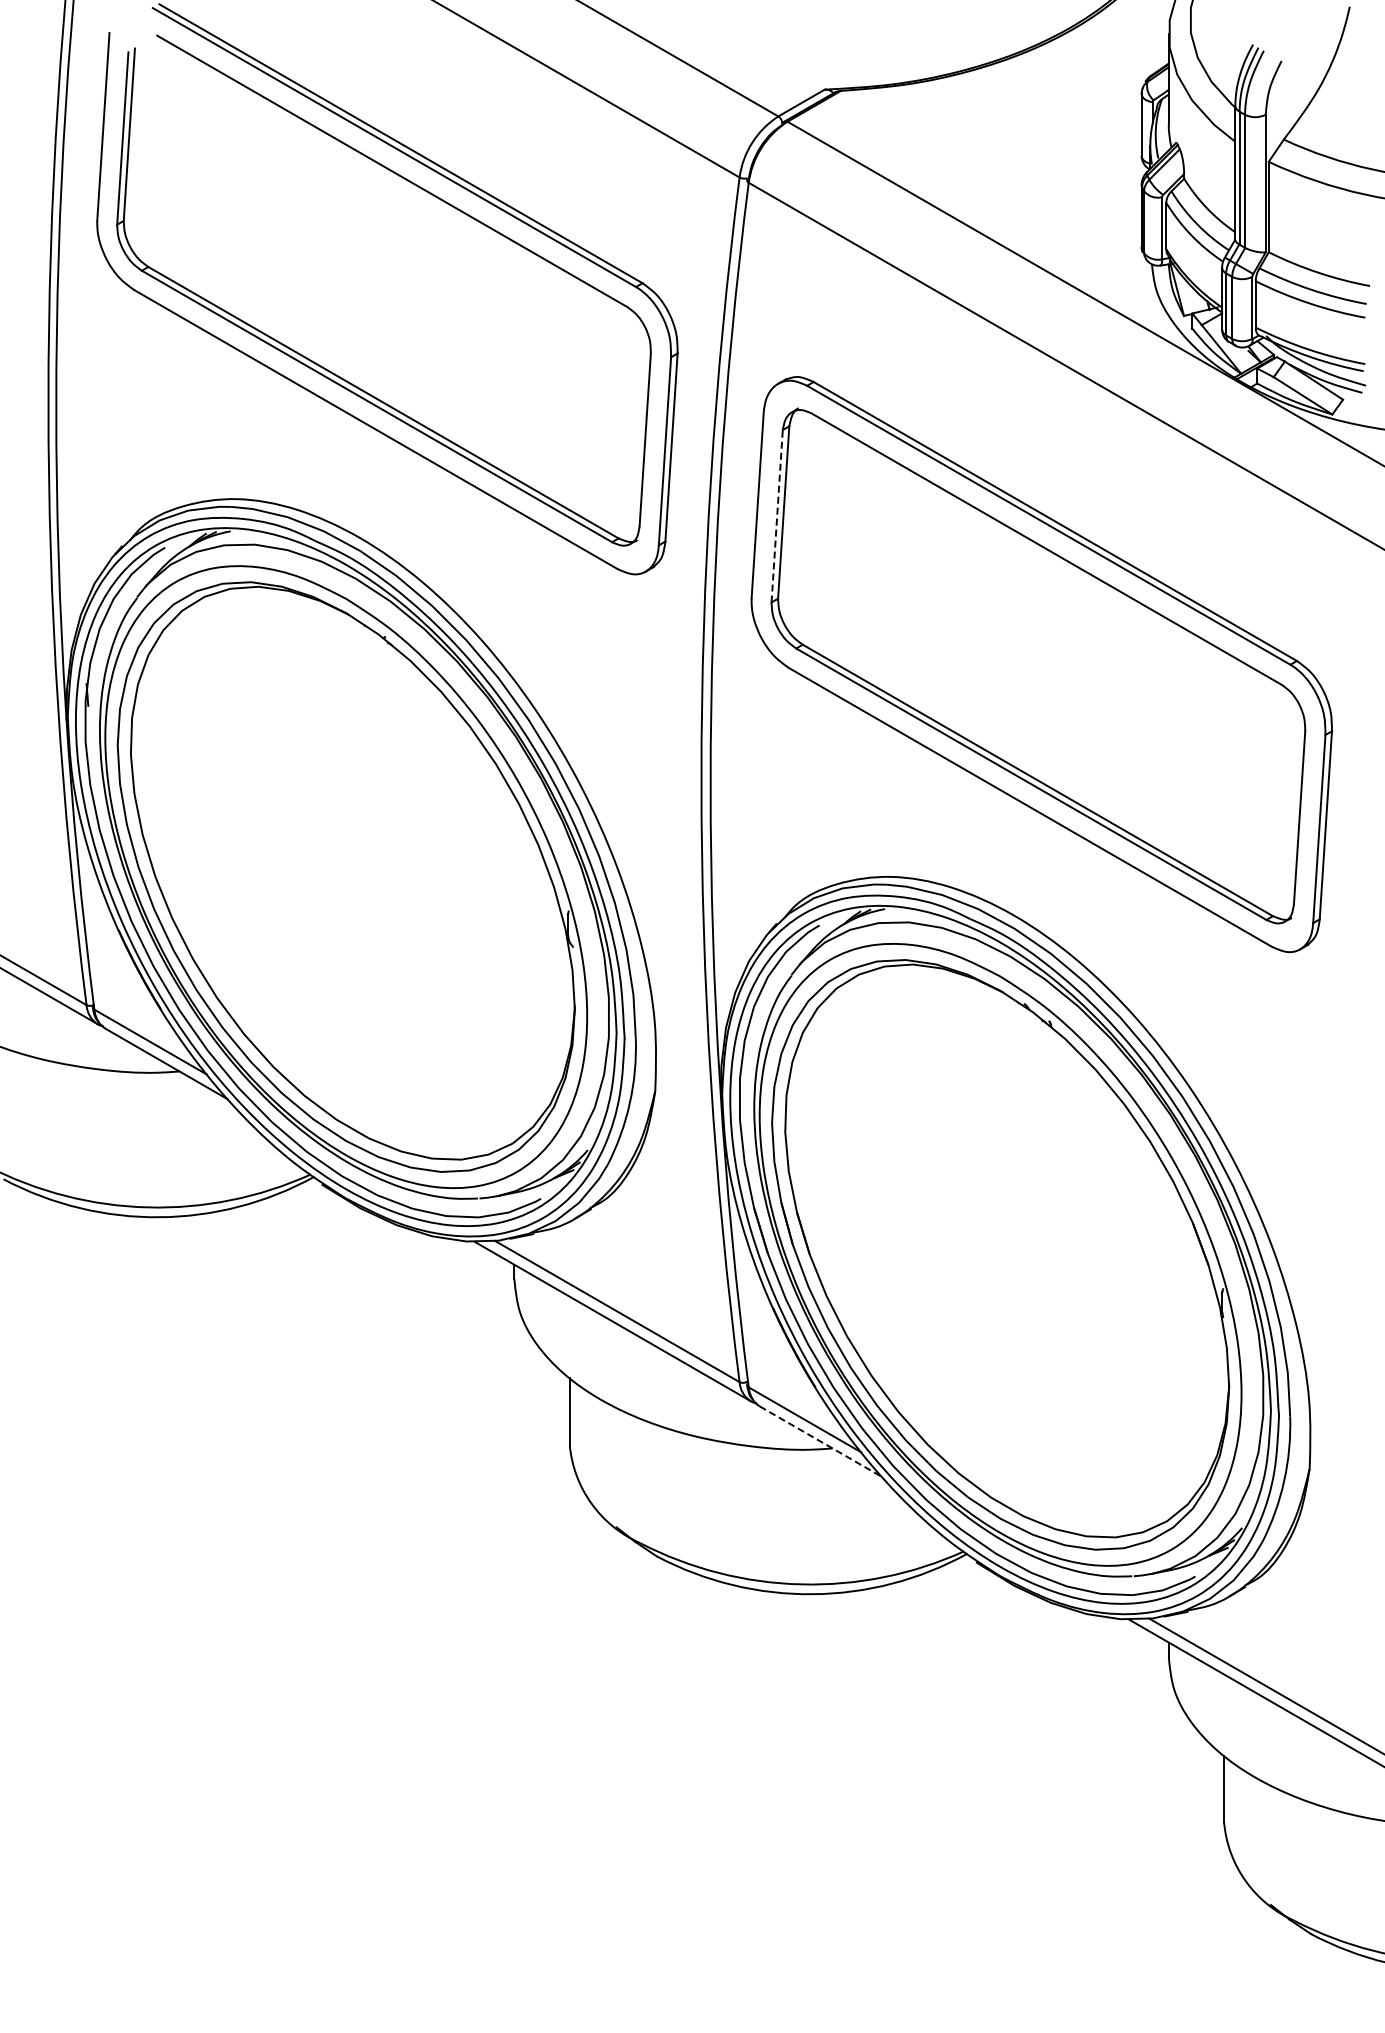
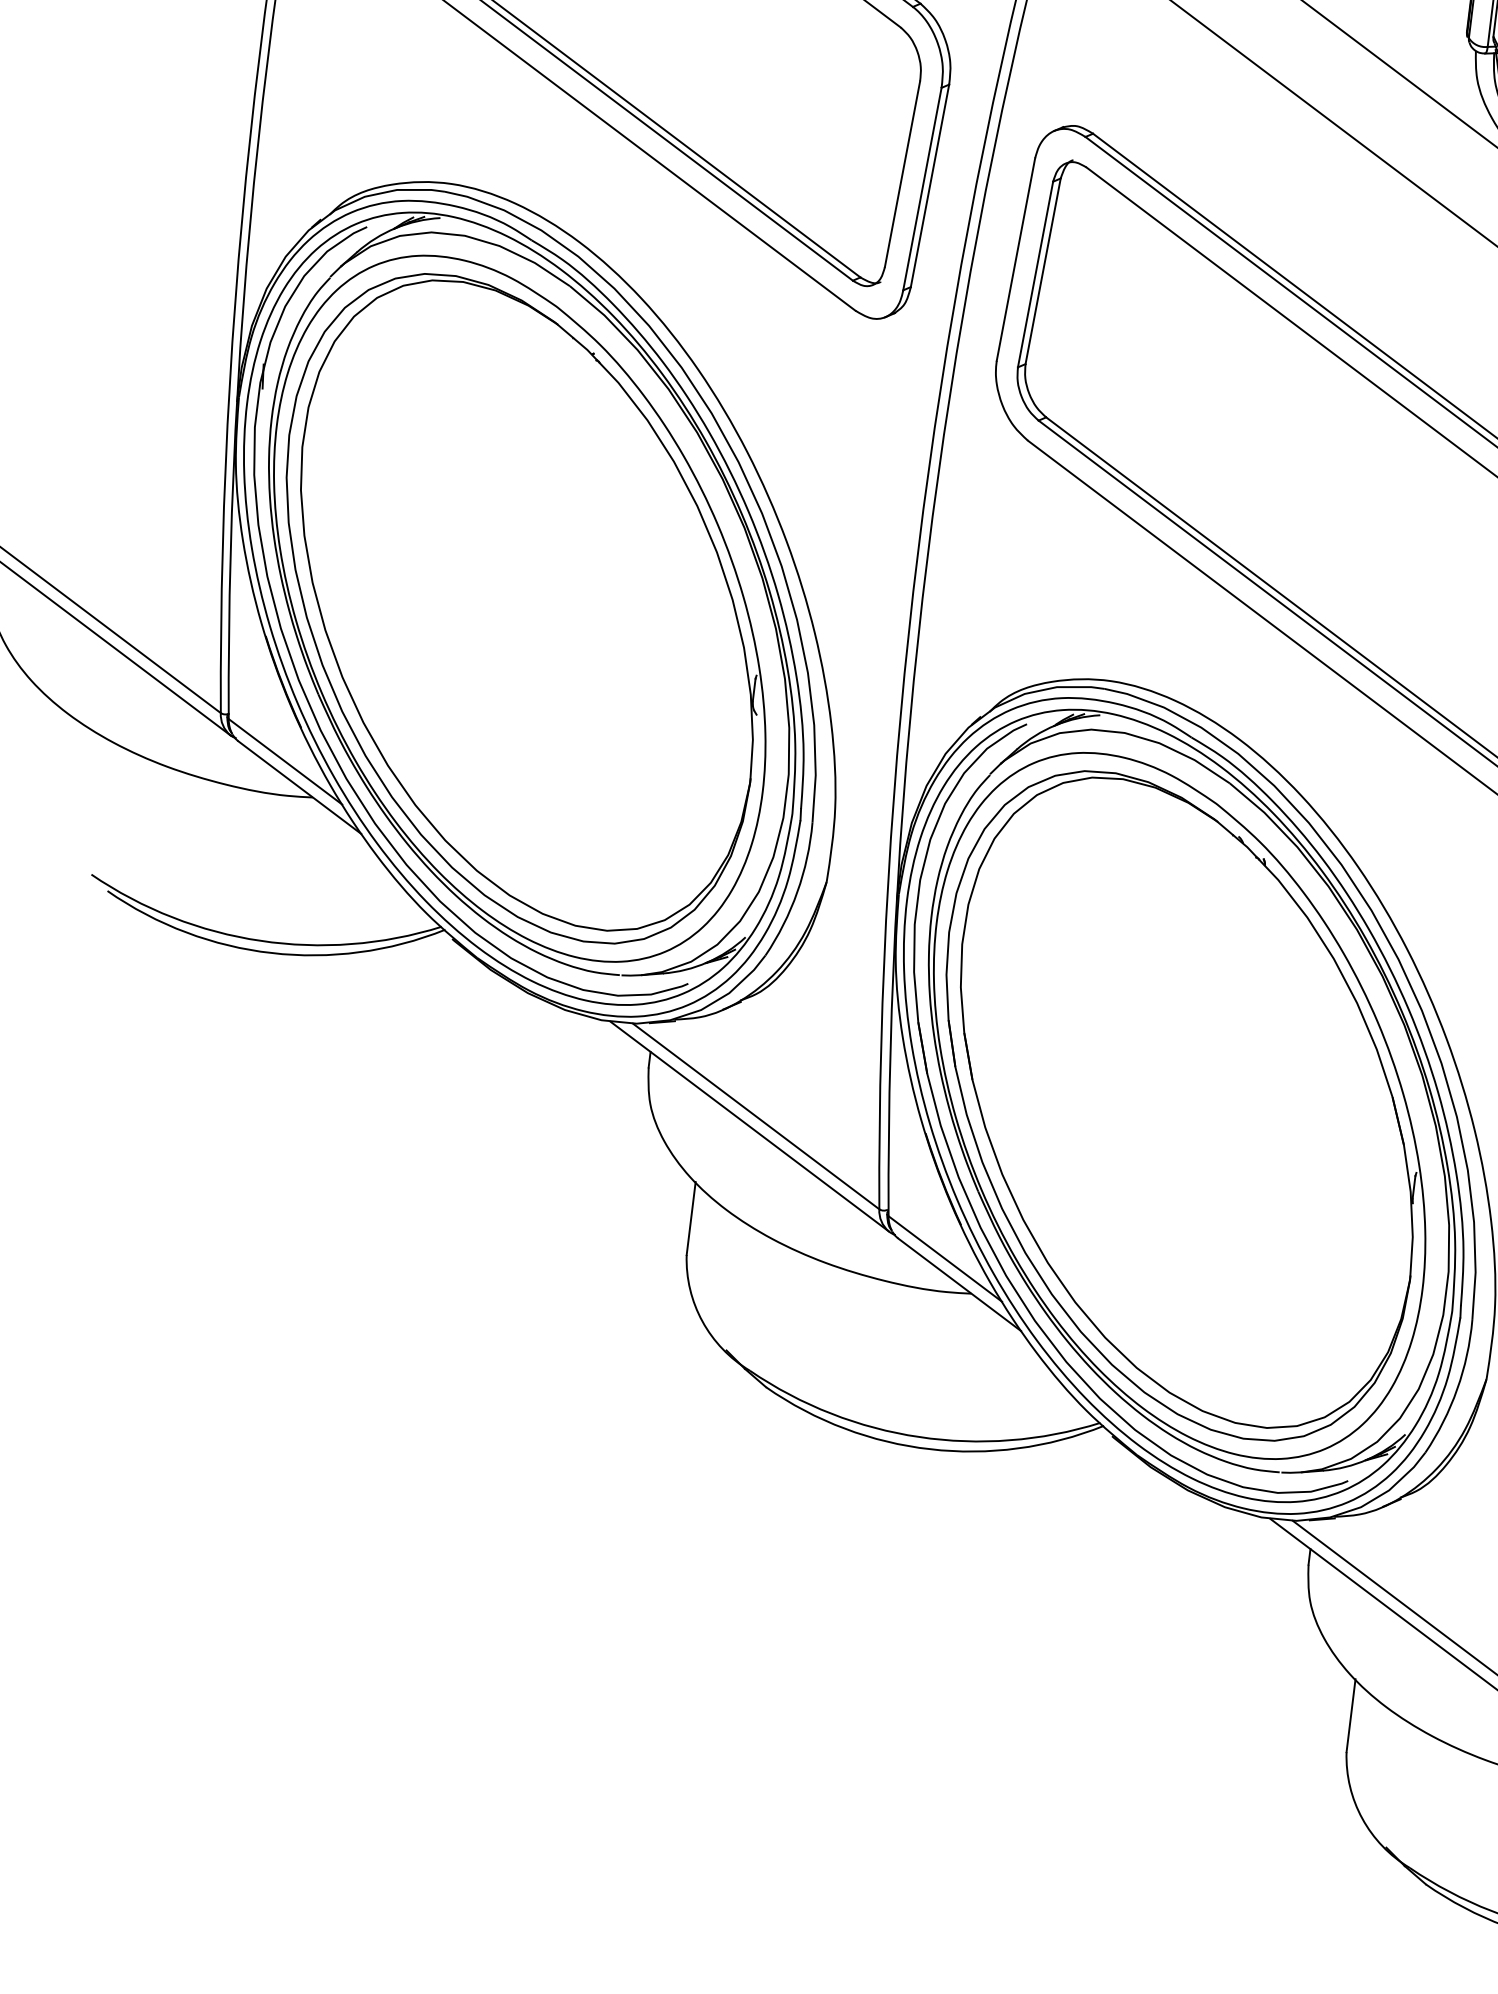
line: (777, 515) -> (1036, 273), dashed -> solid
line: (821, 1441) -> (960, 1284), dashed -> solid

